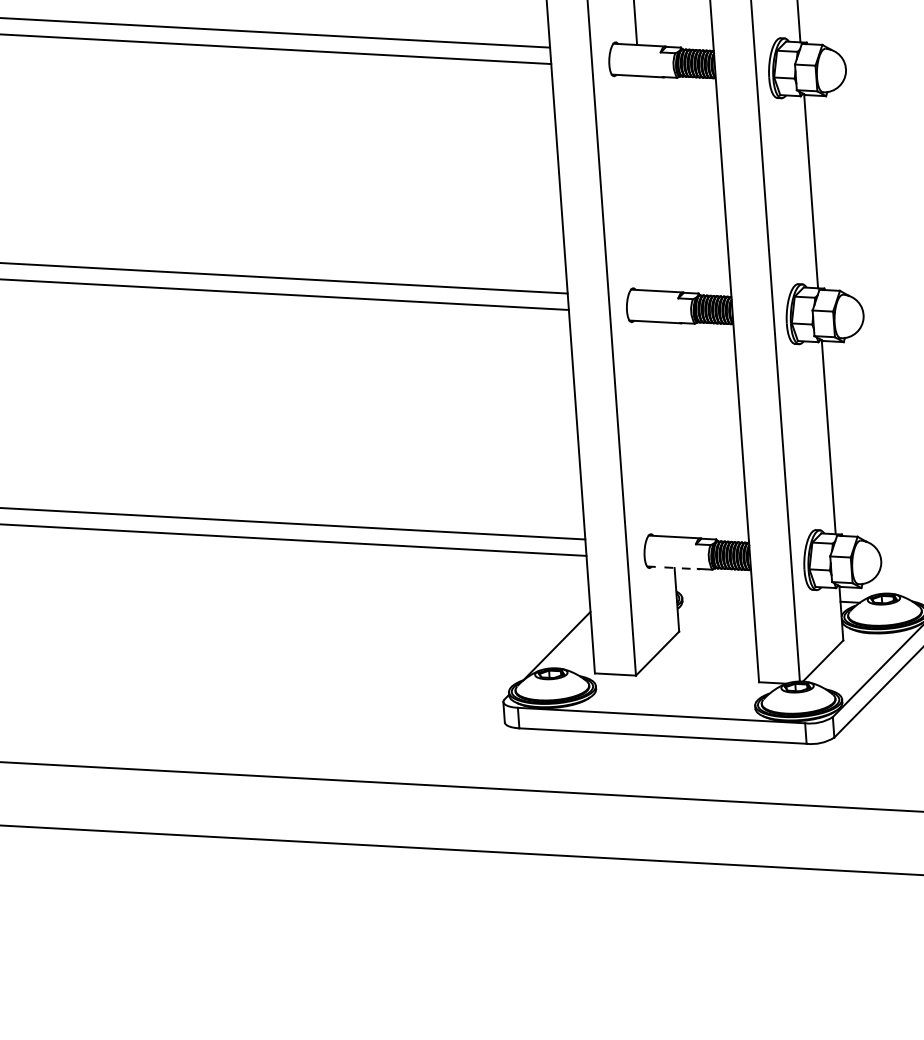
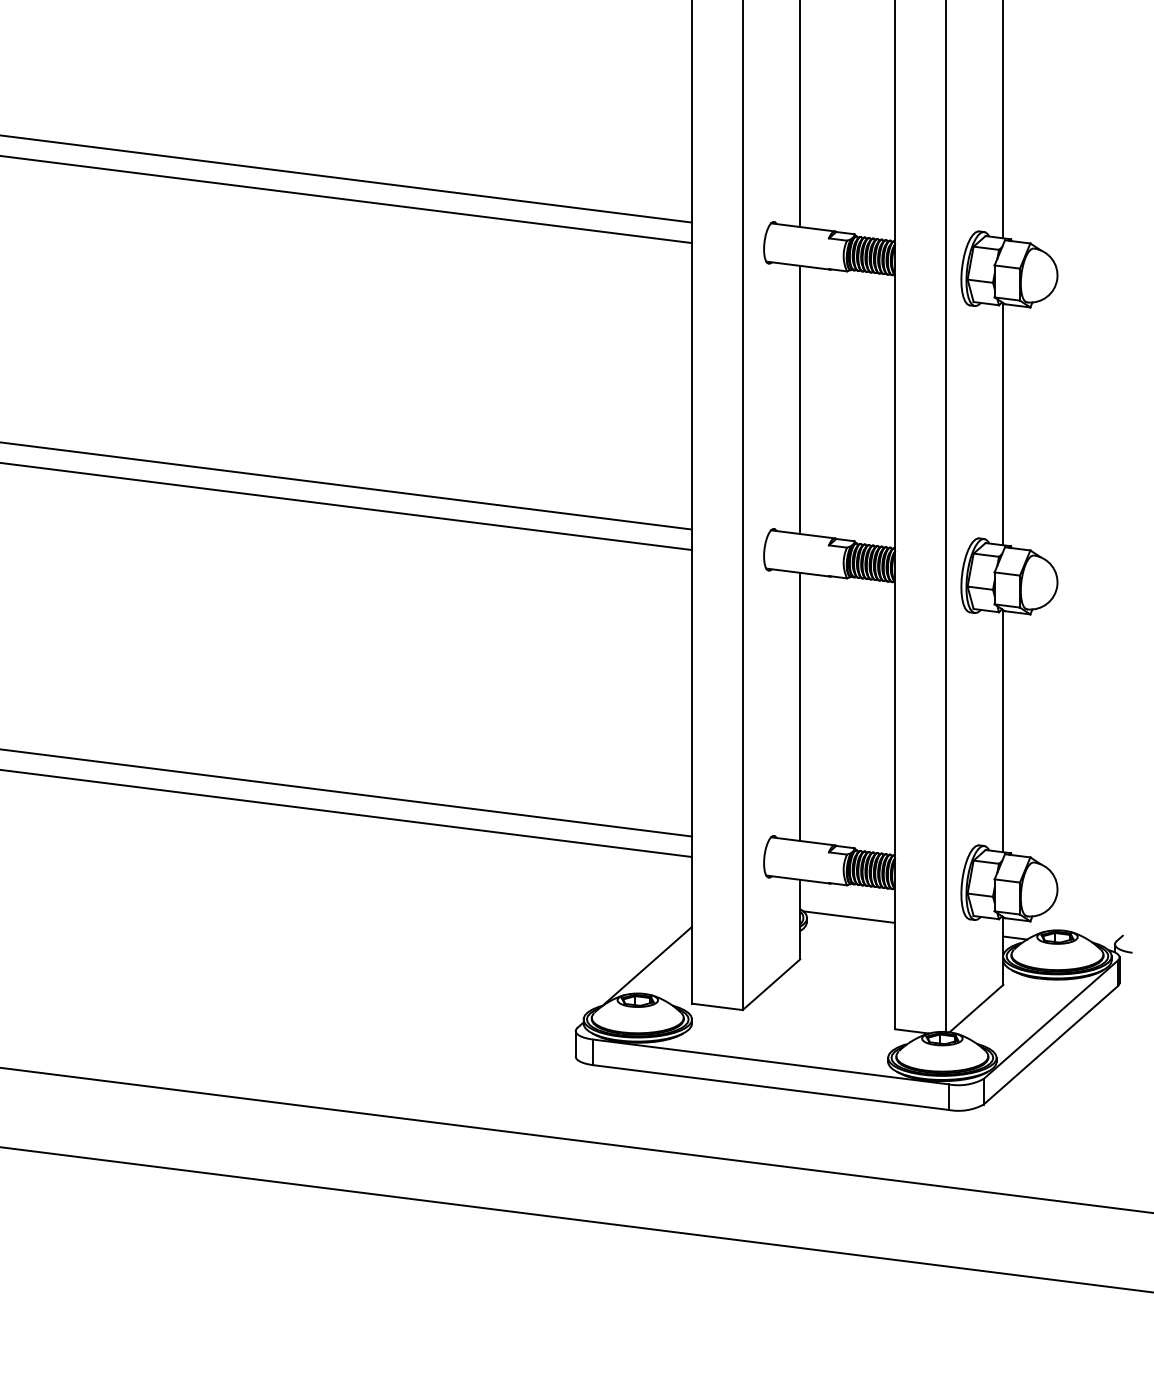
line: (647, 183) -> (800, 399), added
line: (664, 429) -> (800, 706), added
line: (673, 567) -> (798, 879), dashed -> solid
line: (716, 594) -> (849, 916), added

